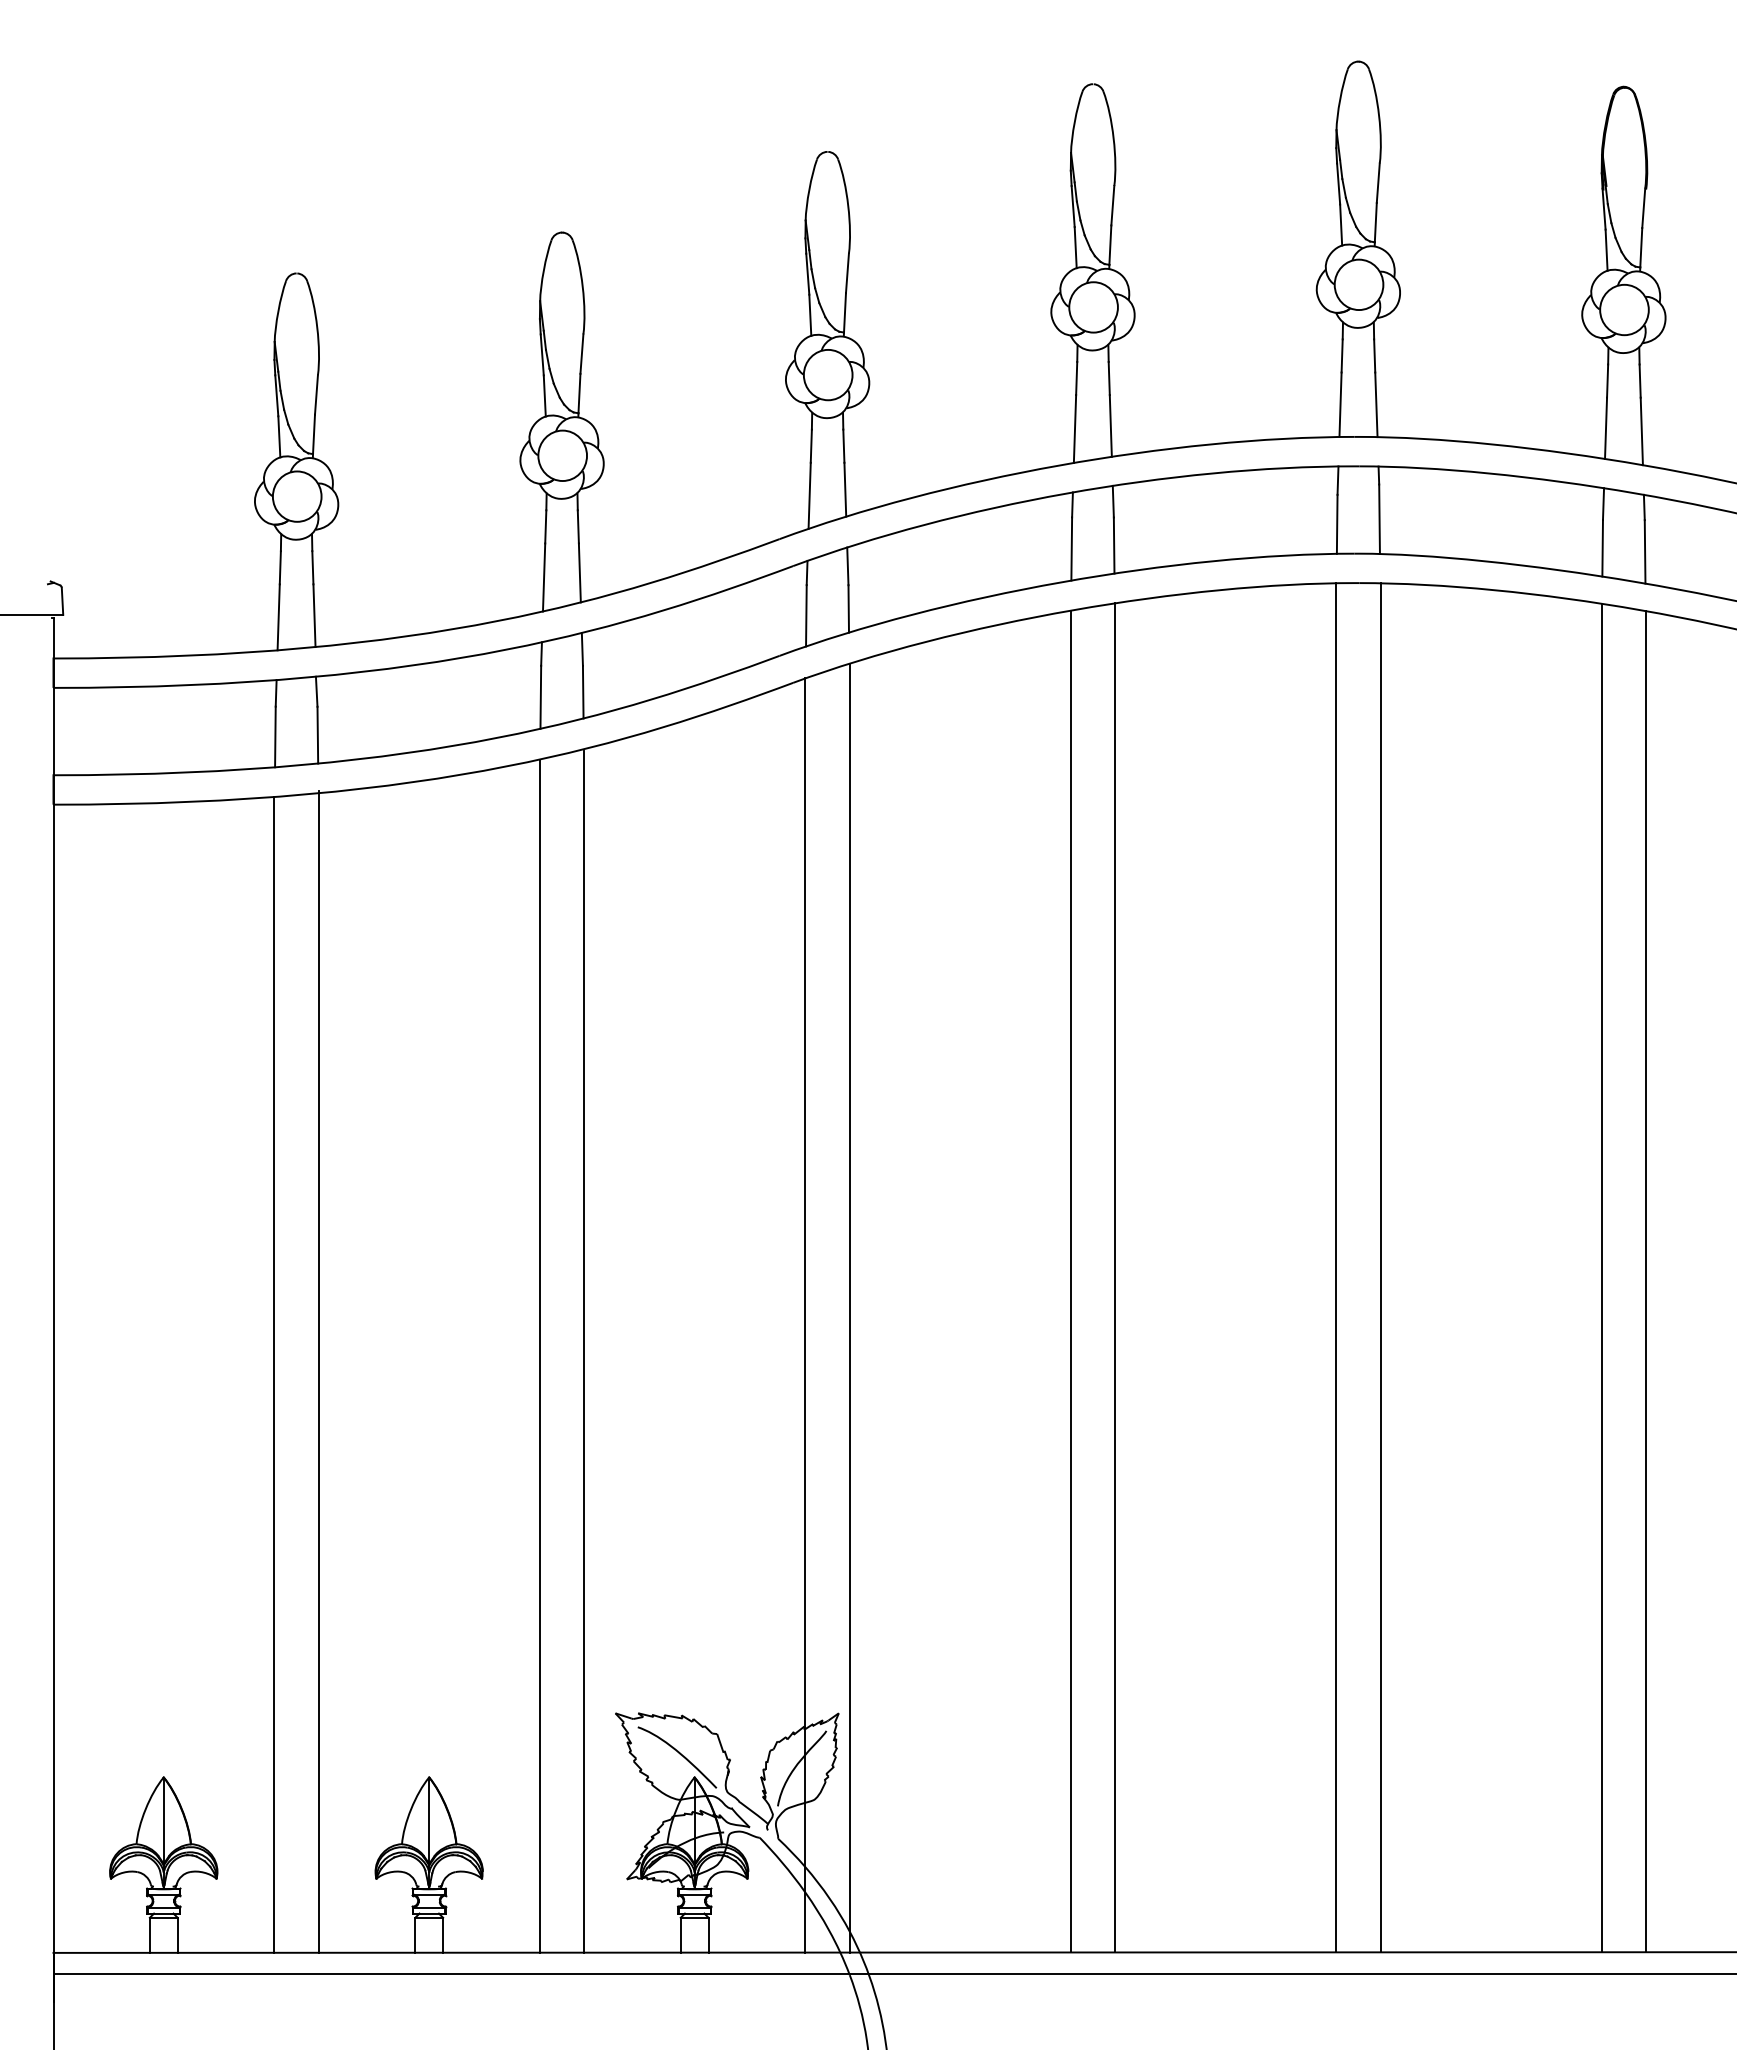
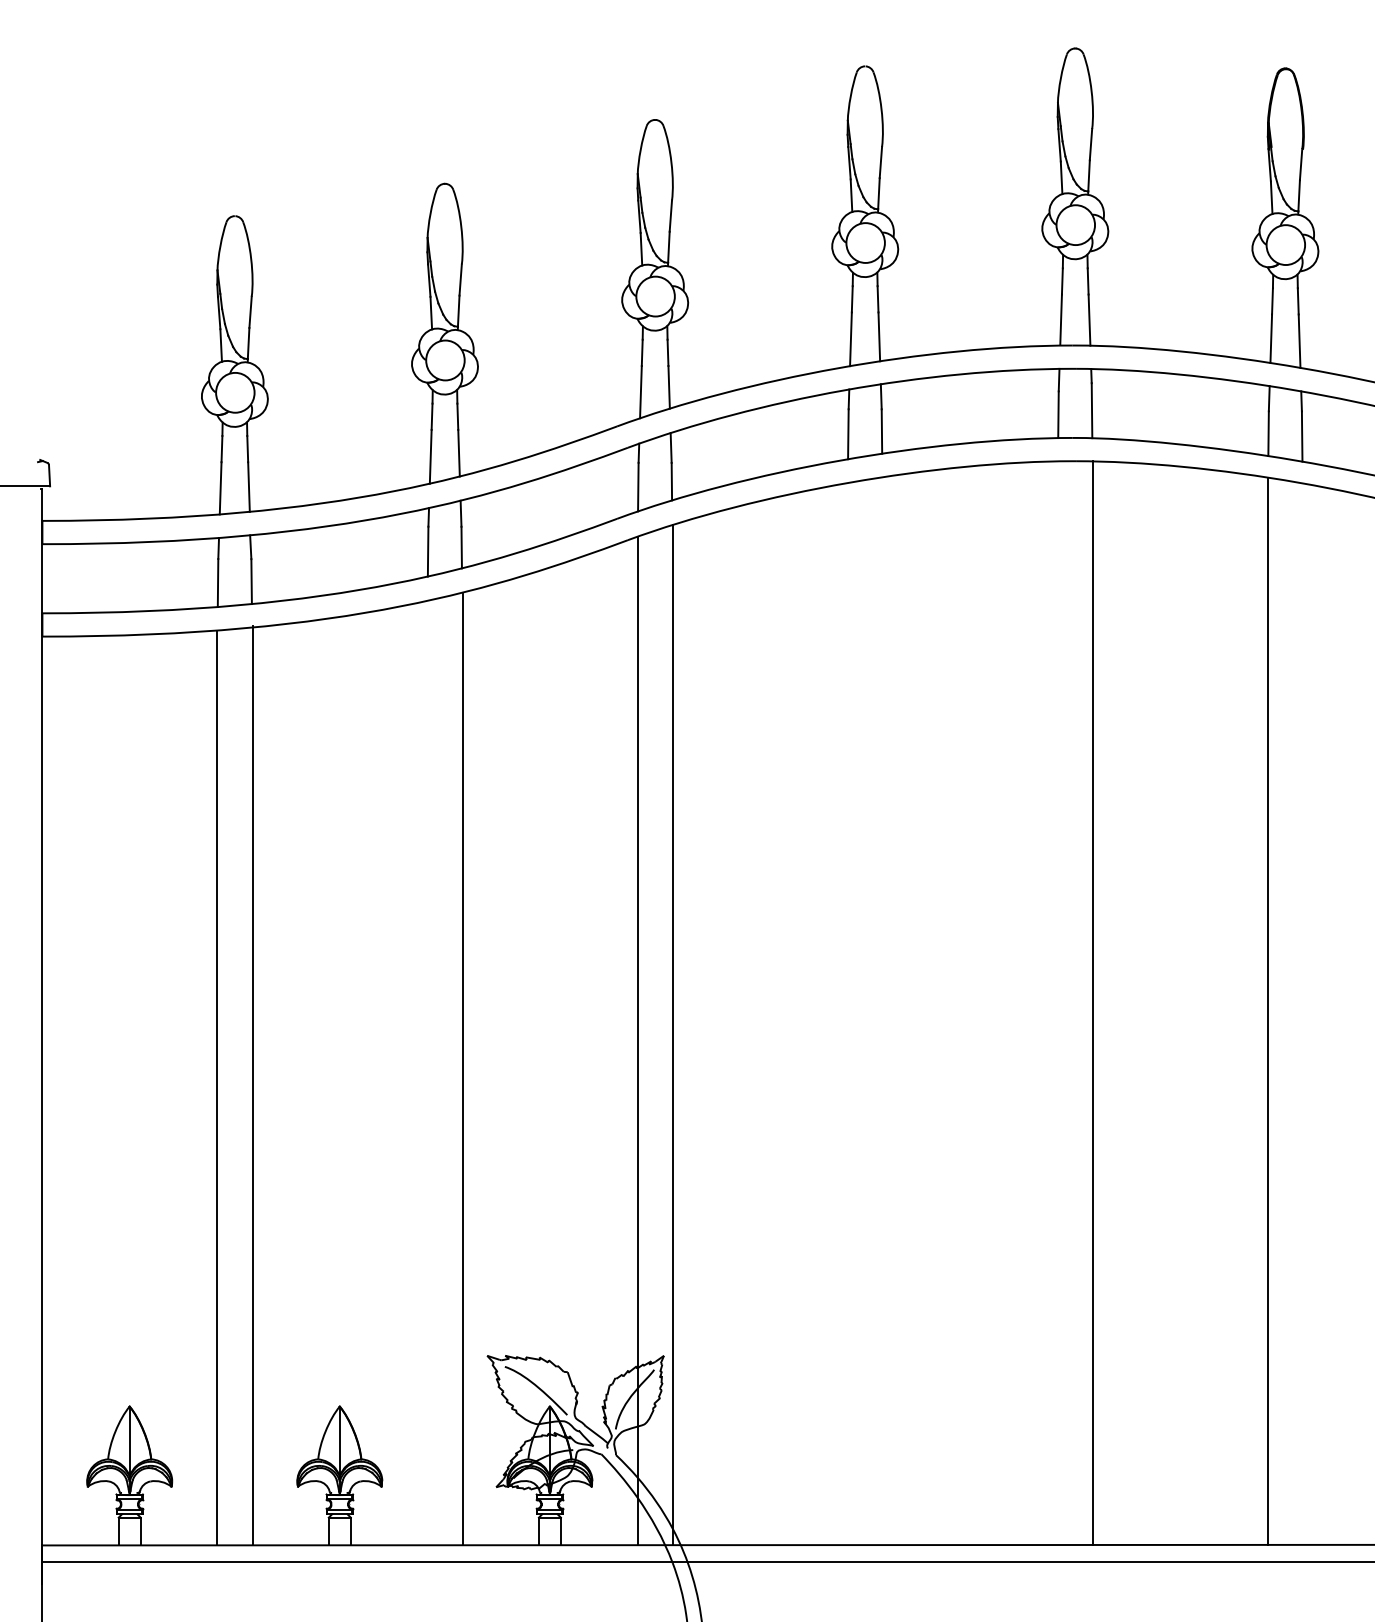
line: (1336, 1267) -> (1057, 1002), removed
line: (1115, 1277) -> (883, 1010), removed
line: (1070, 1281) -> (847, 1014), removed
line: (1646, 1281) -> (1303, 1014), removed
line: (539, 1355) -> (427, 1072), removed

